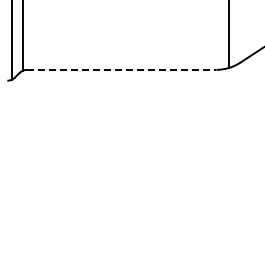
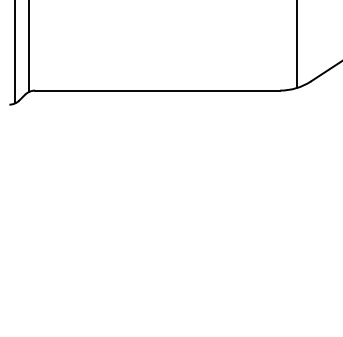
line: (121, 69) -> (157, 90), dashed -> solid

